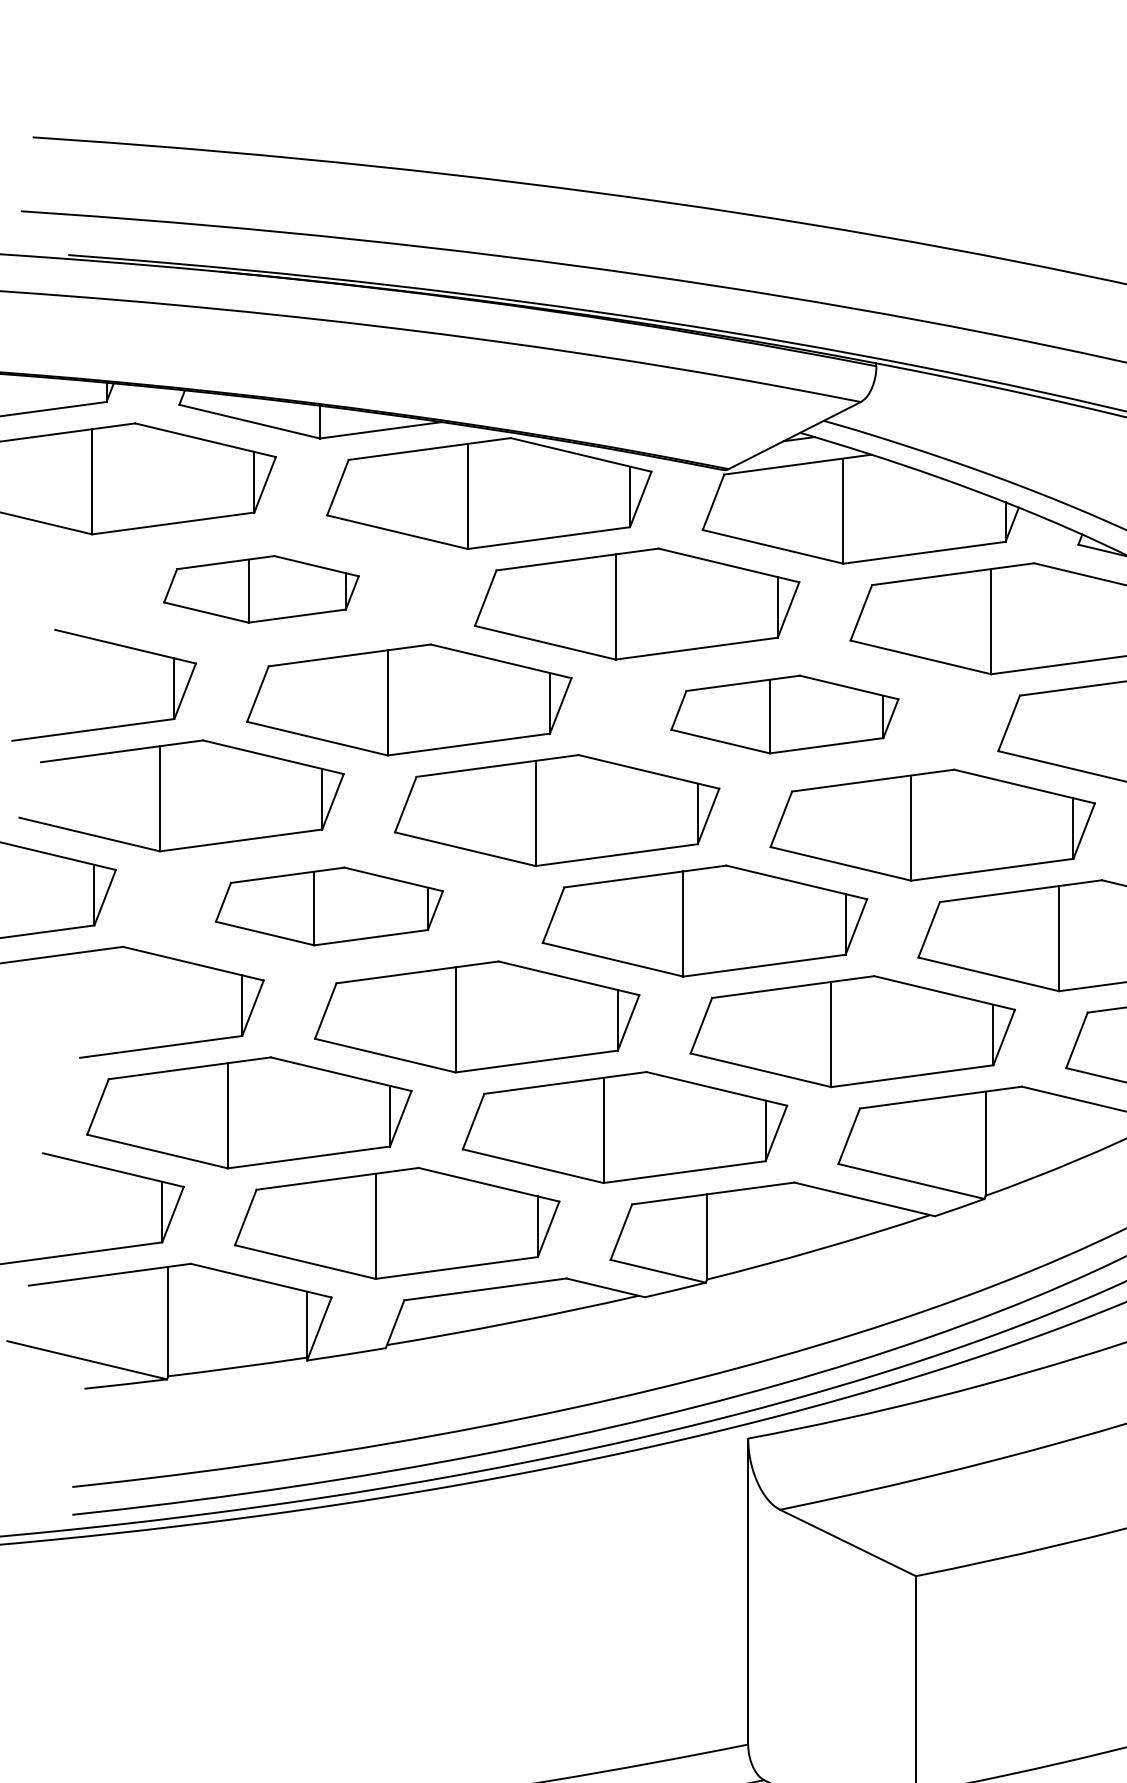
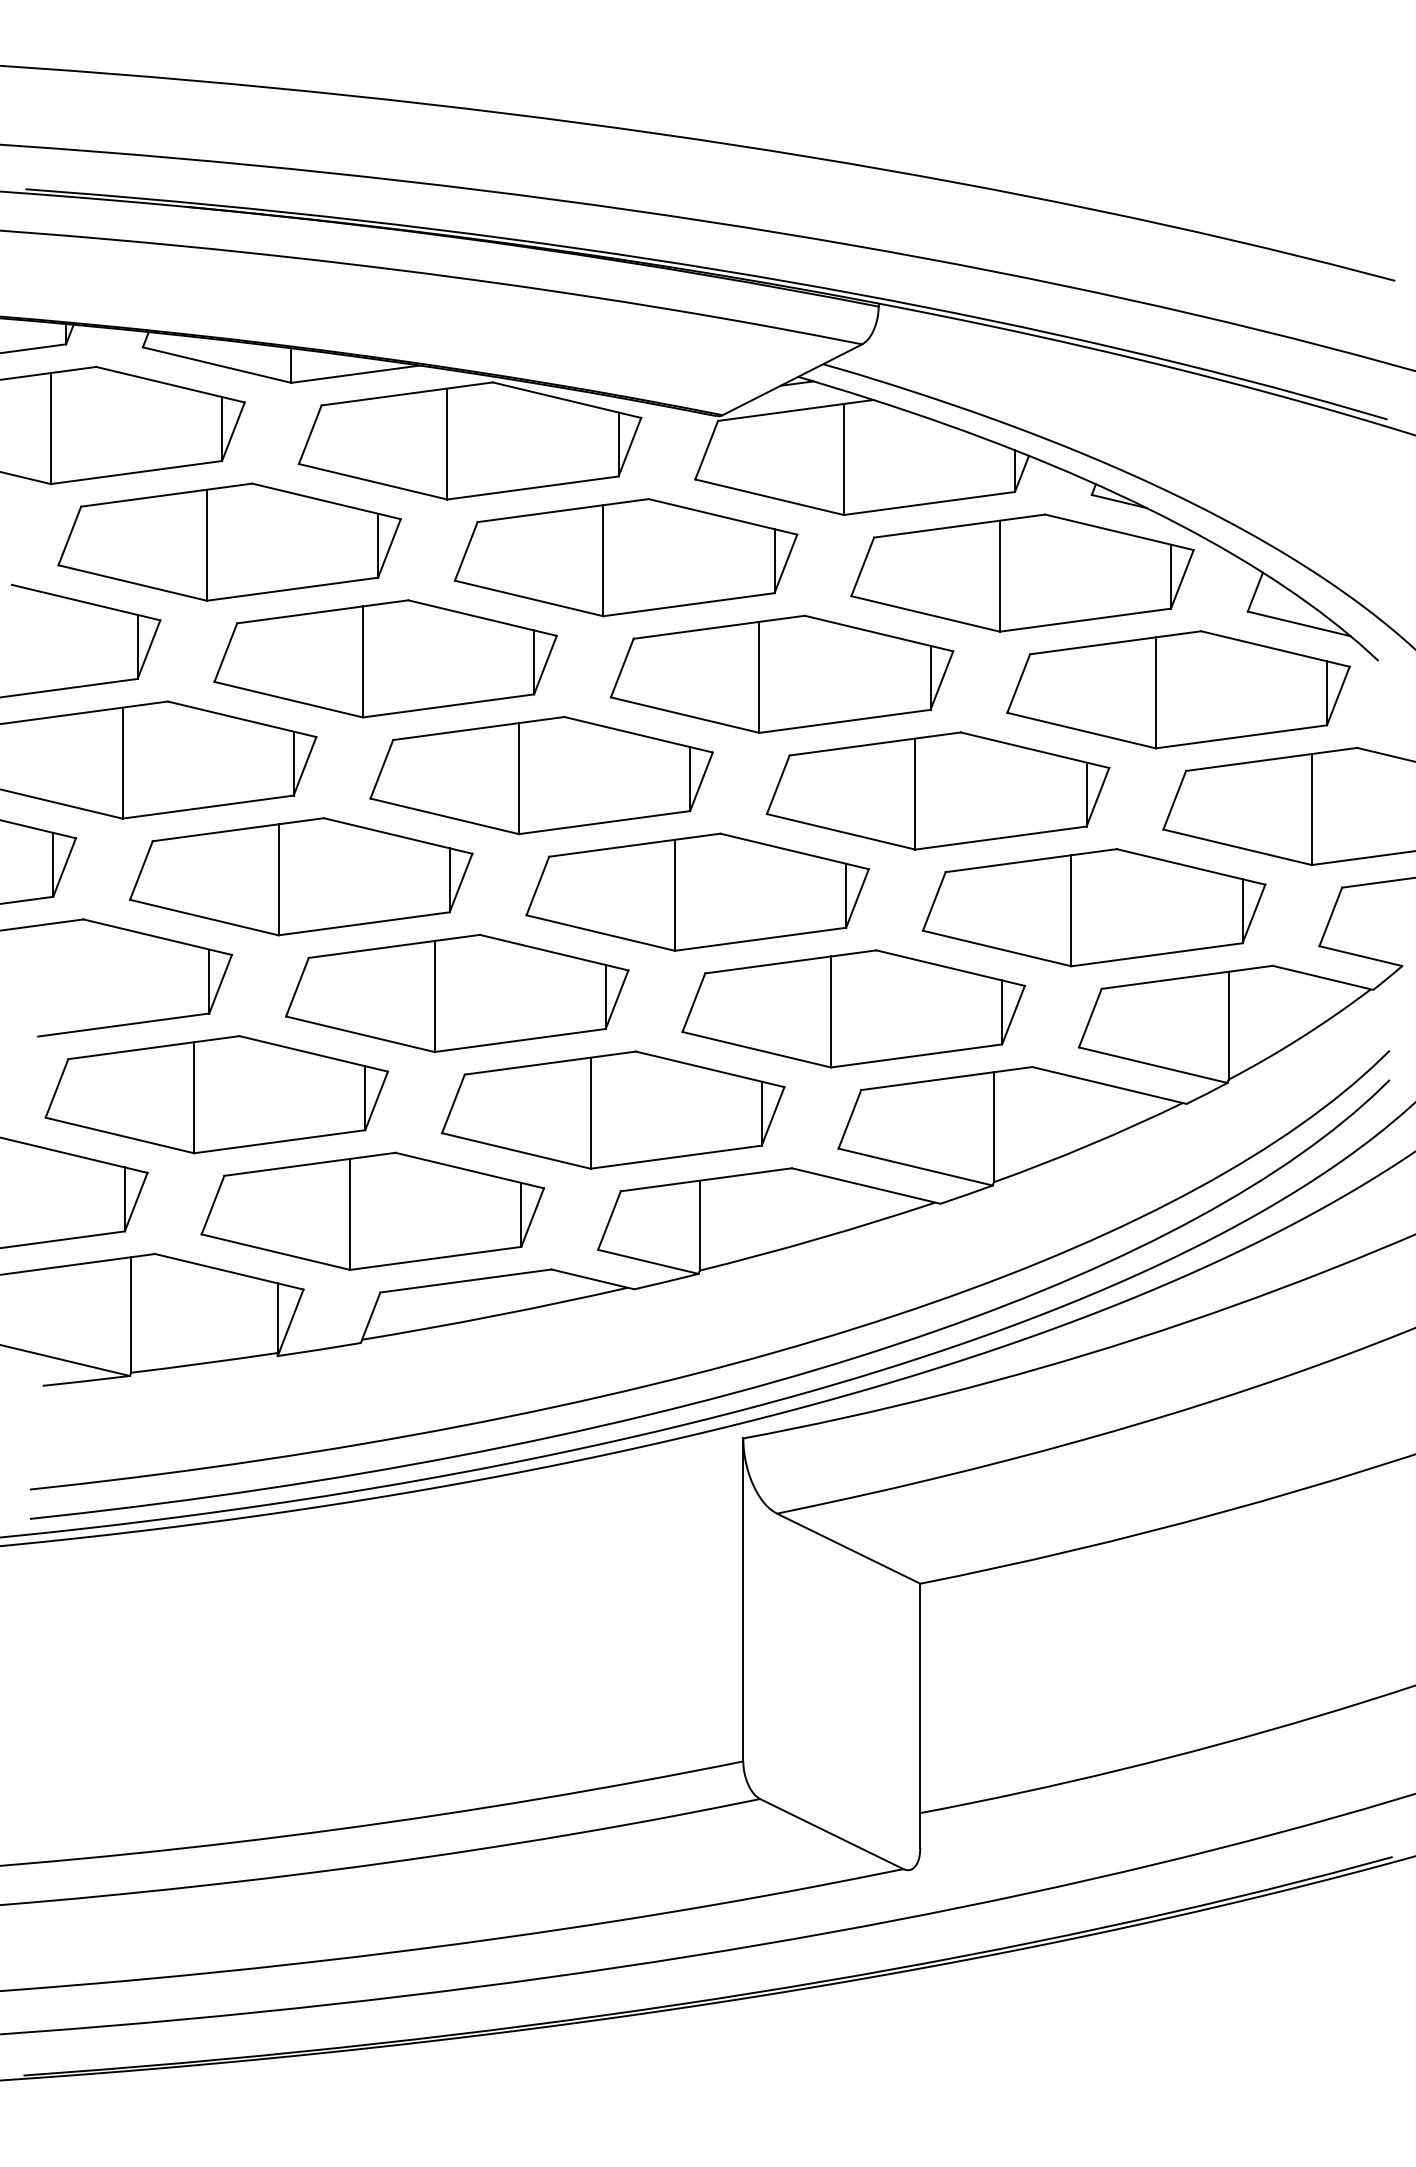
part: (261, 588) -> (229, 541), size x1.67
part: (784, 713) -> (781, 673), size x1.43
part: (329, 906) -> (301, 876), size x1.43

